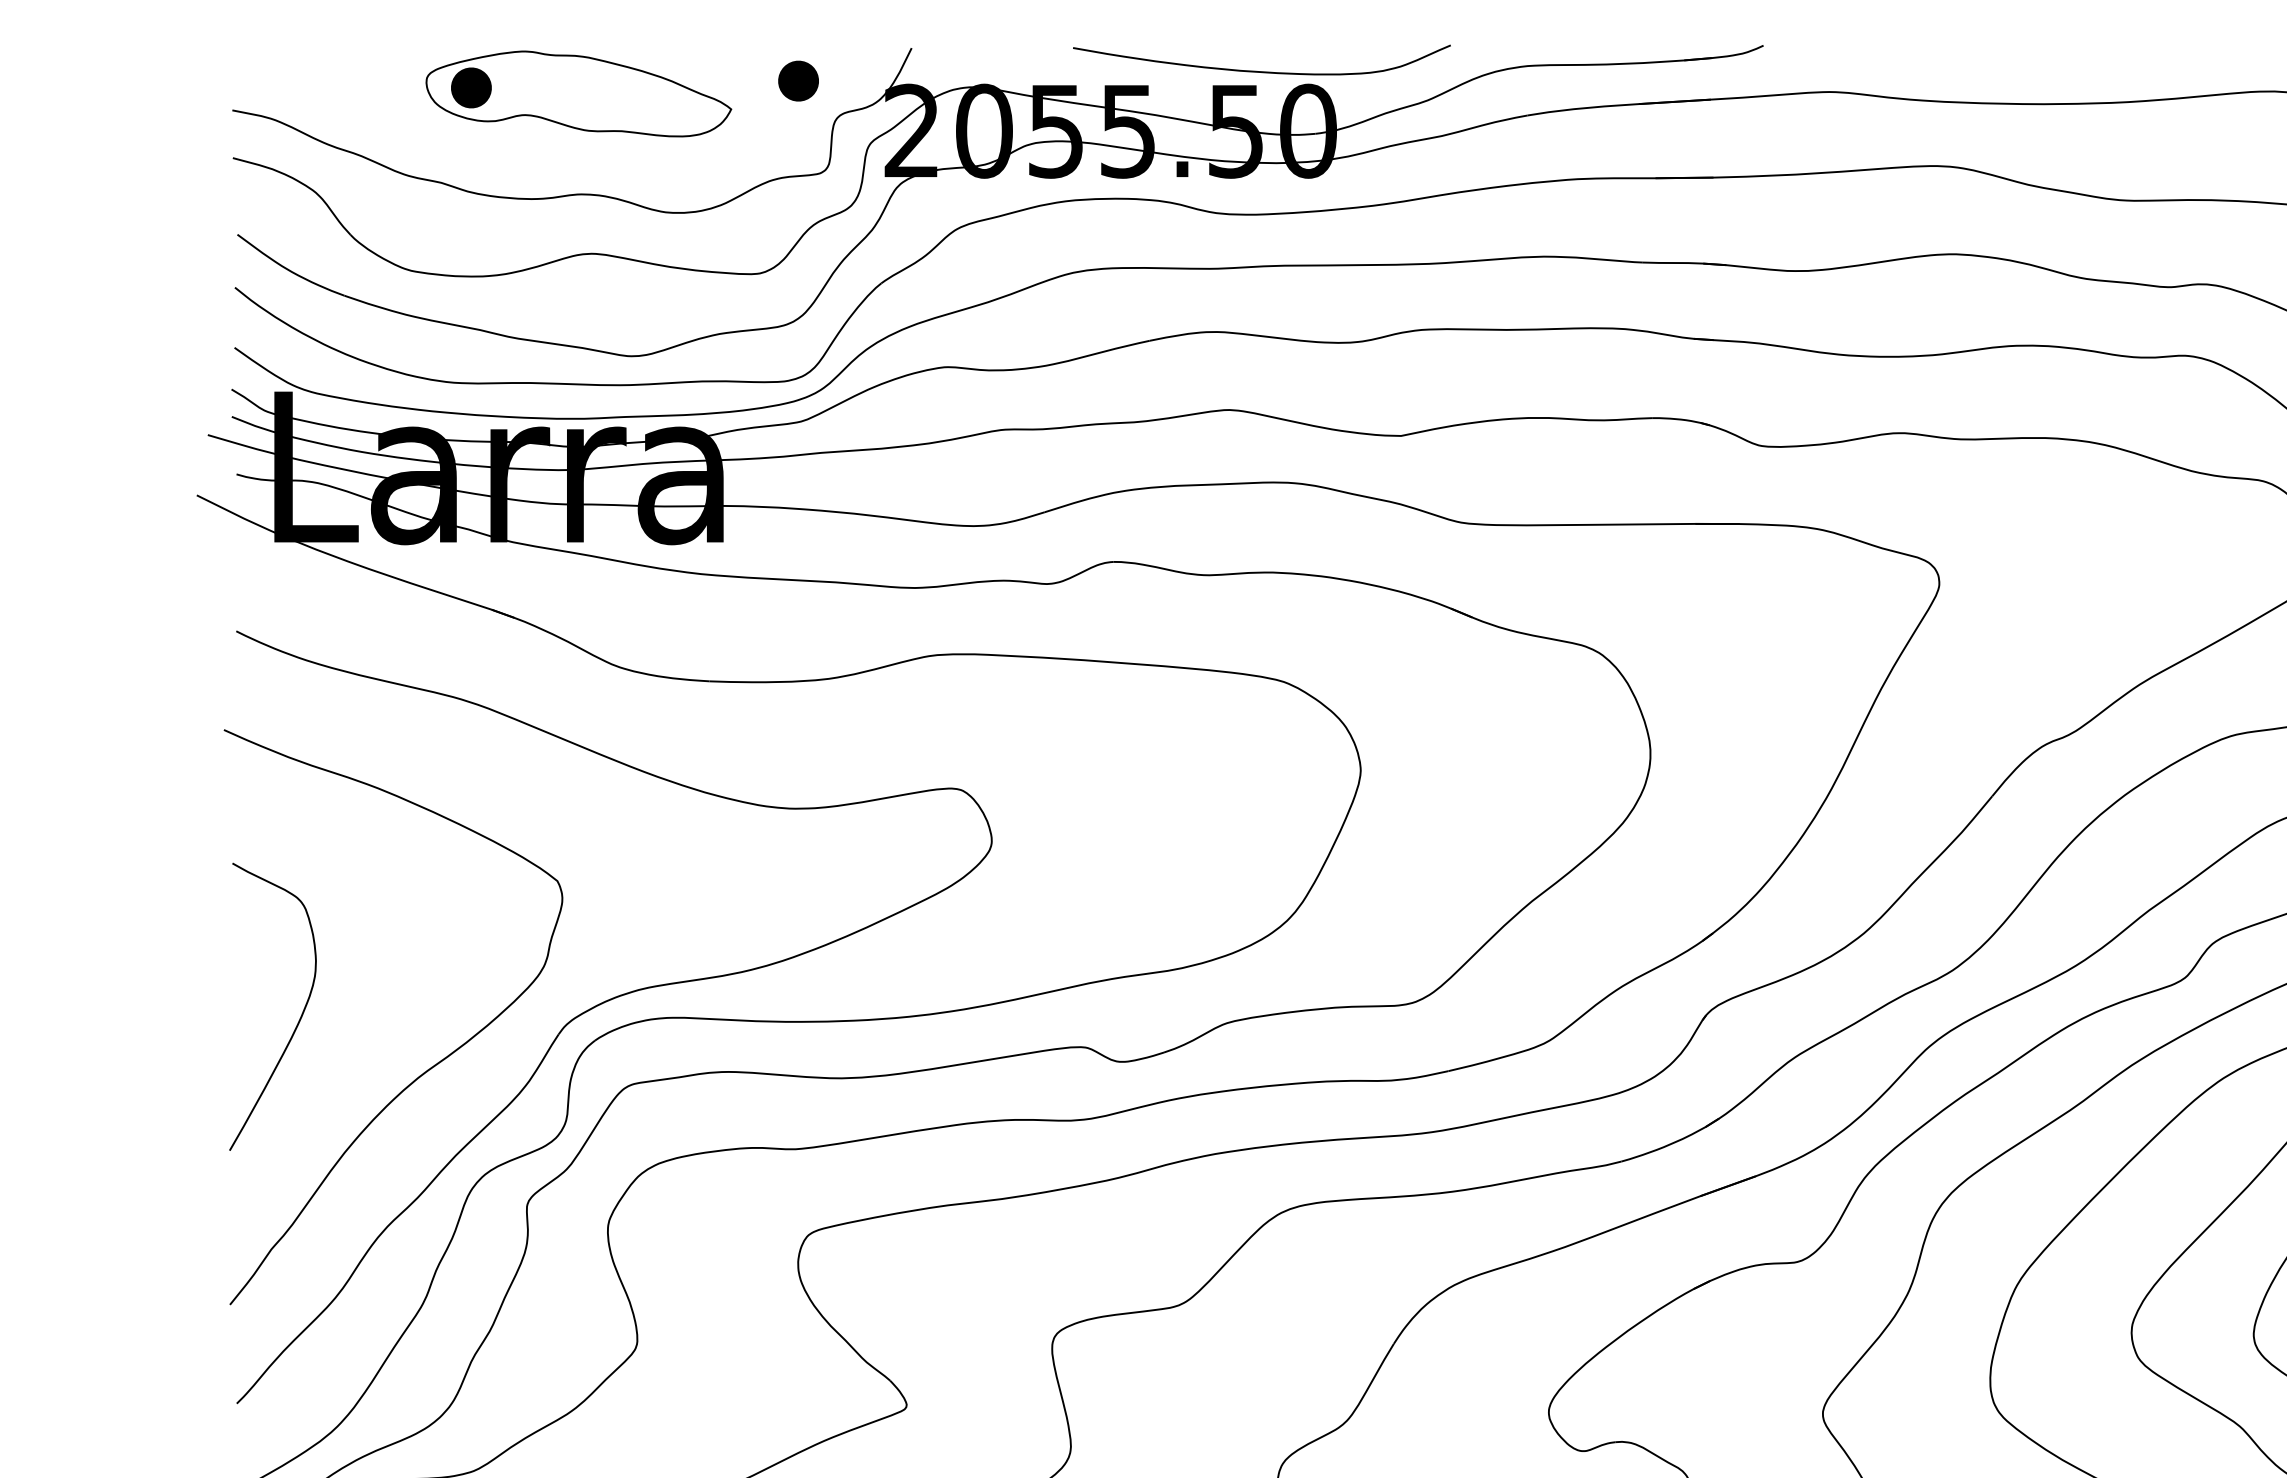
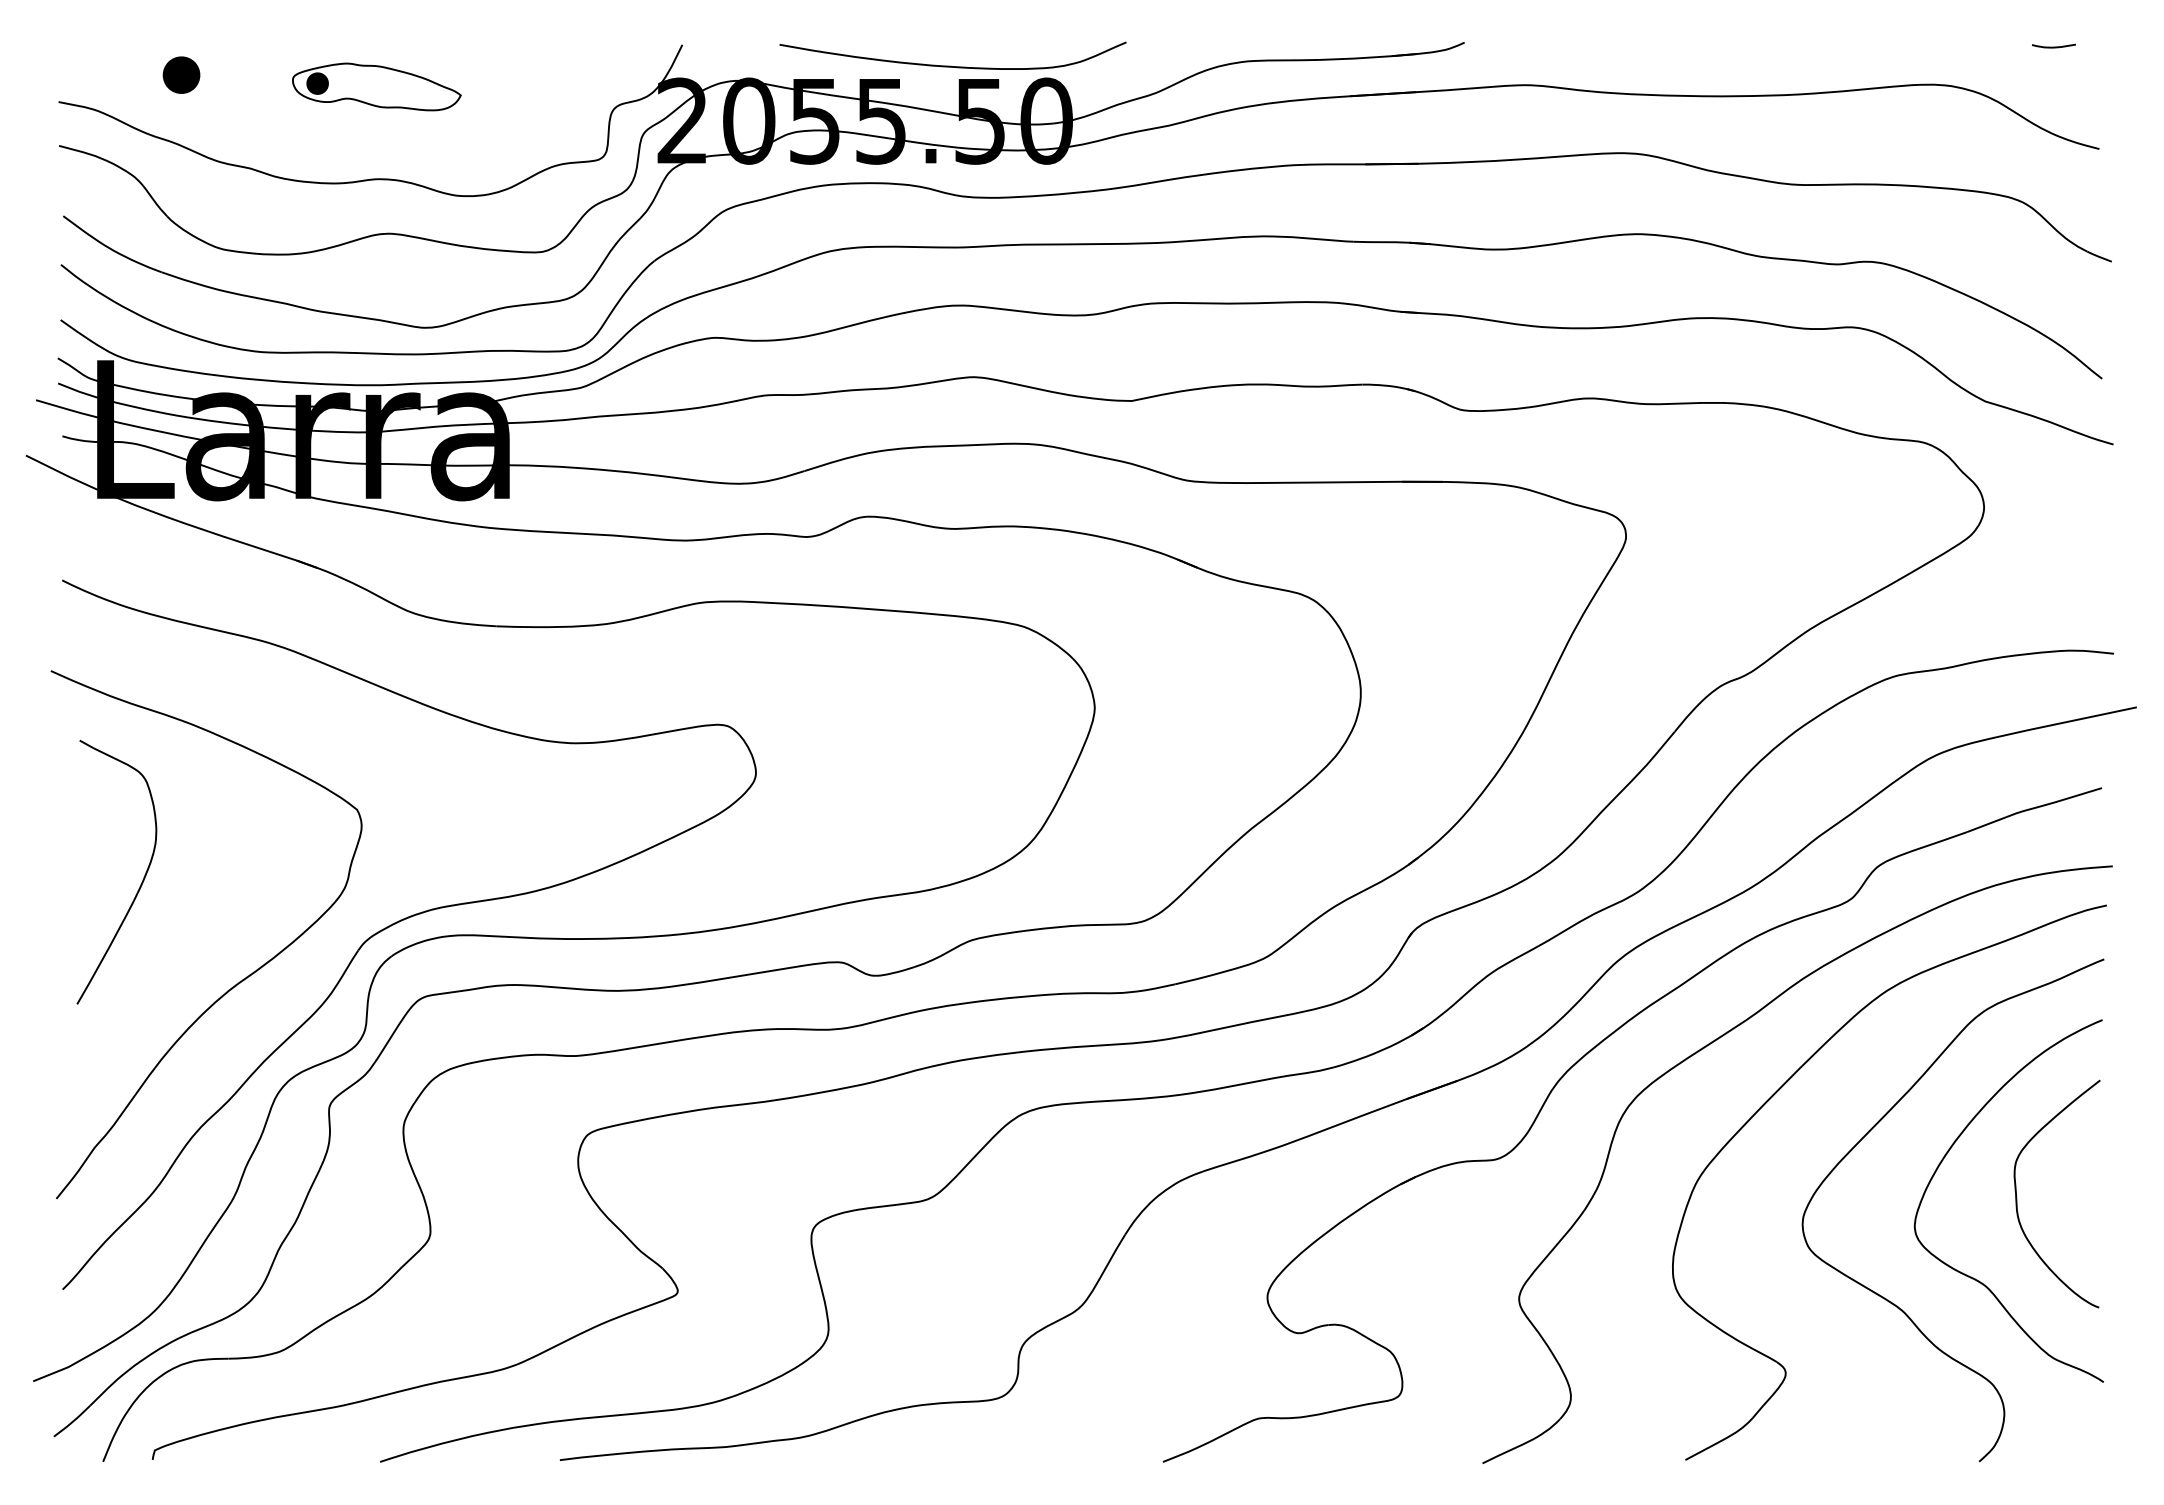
curve: (1259, 70) -> (950, 65), moved
part: (798, 80) -> (181, 74), moved
part: (578, 93) -> (376, 86), size x0.6
curve: (300, 1014) -> (142, 879), moved

